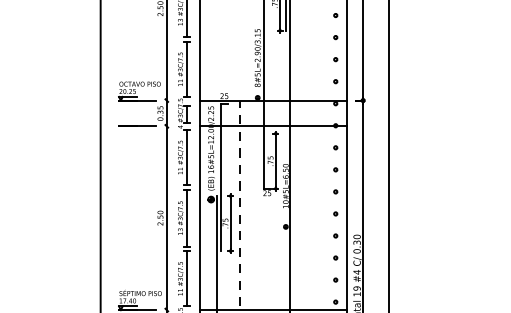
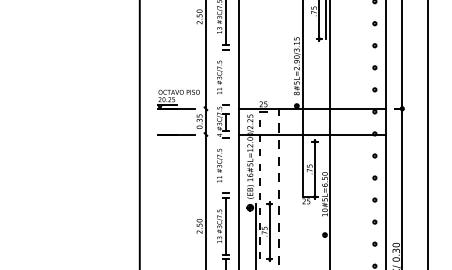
line: (187, 68) -> (226, 76), removed
line: (187, 157) -> (226, 165), removed
line: (221, 177) -> (260, 185), solid -> dashed

